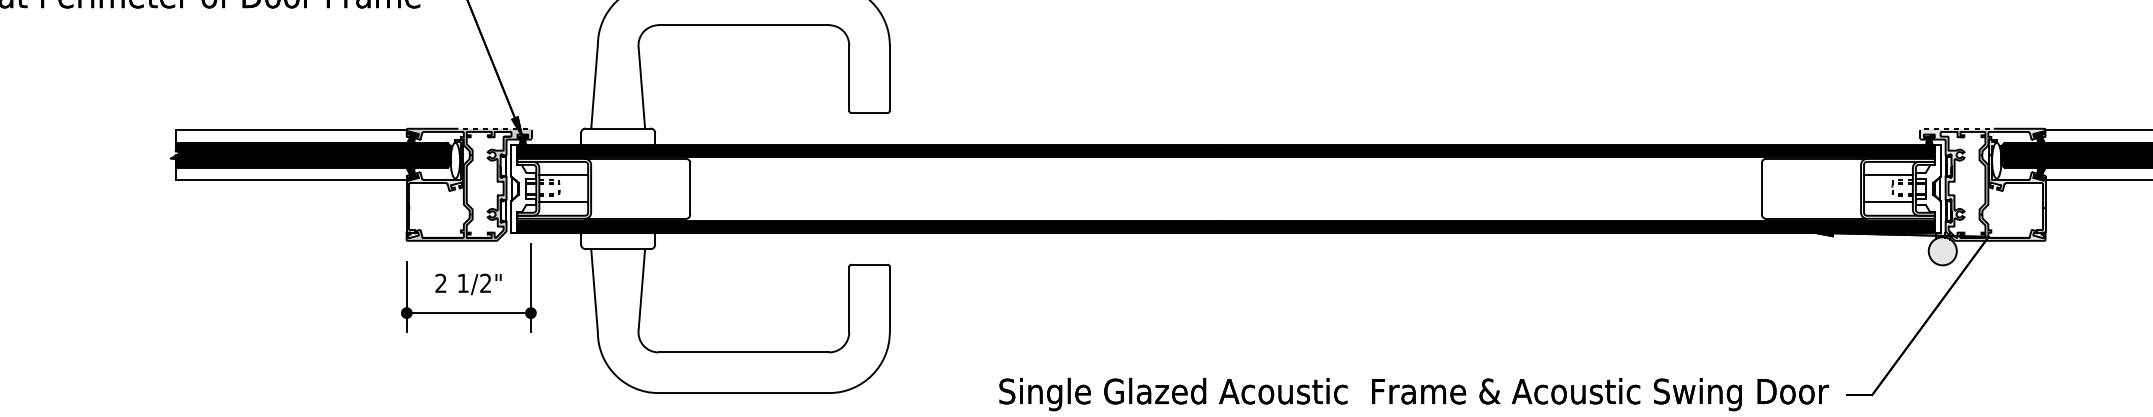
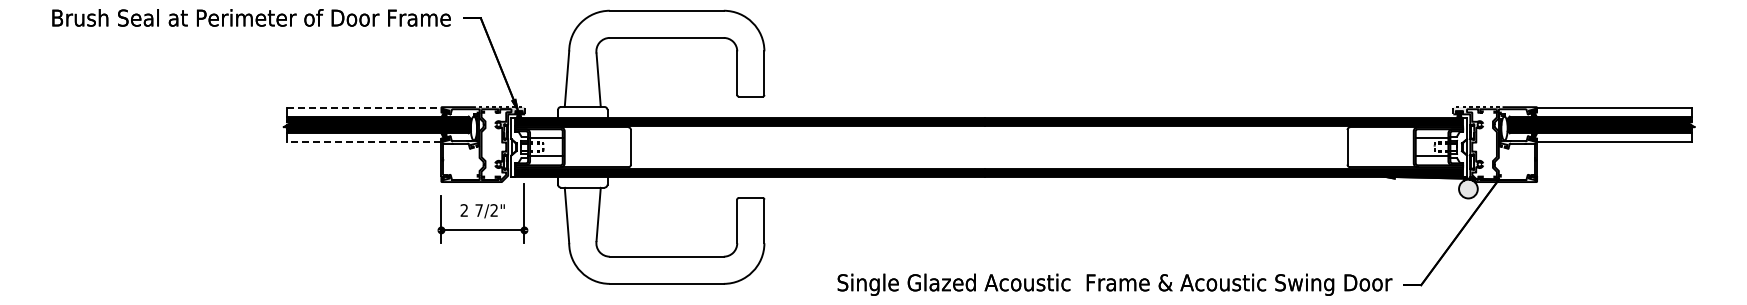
line: (291, 130) -> (364, 108), solid -> dashed
line: (290, 180) -> (363, 141), solid -> dashed
text: (462, 283) -> (478, 210), 1/2" -> 7/2"

